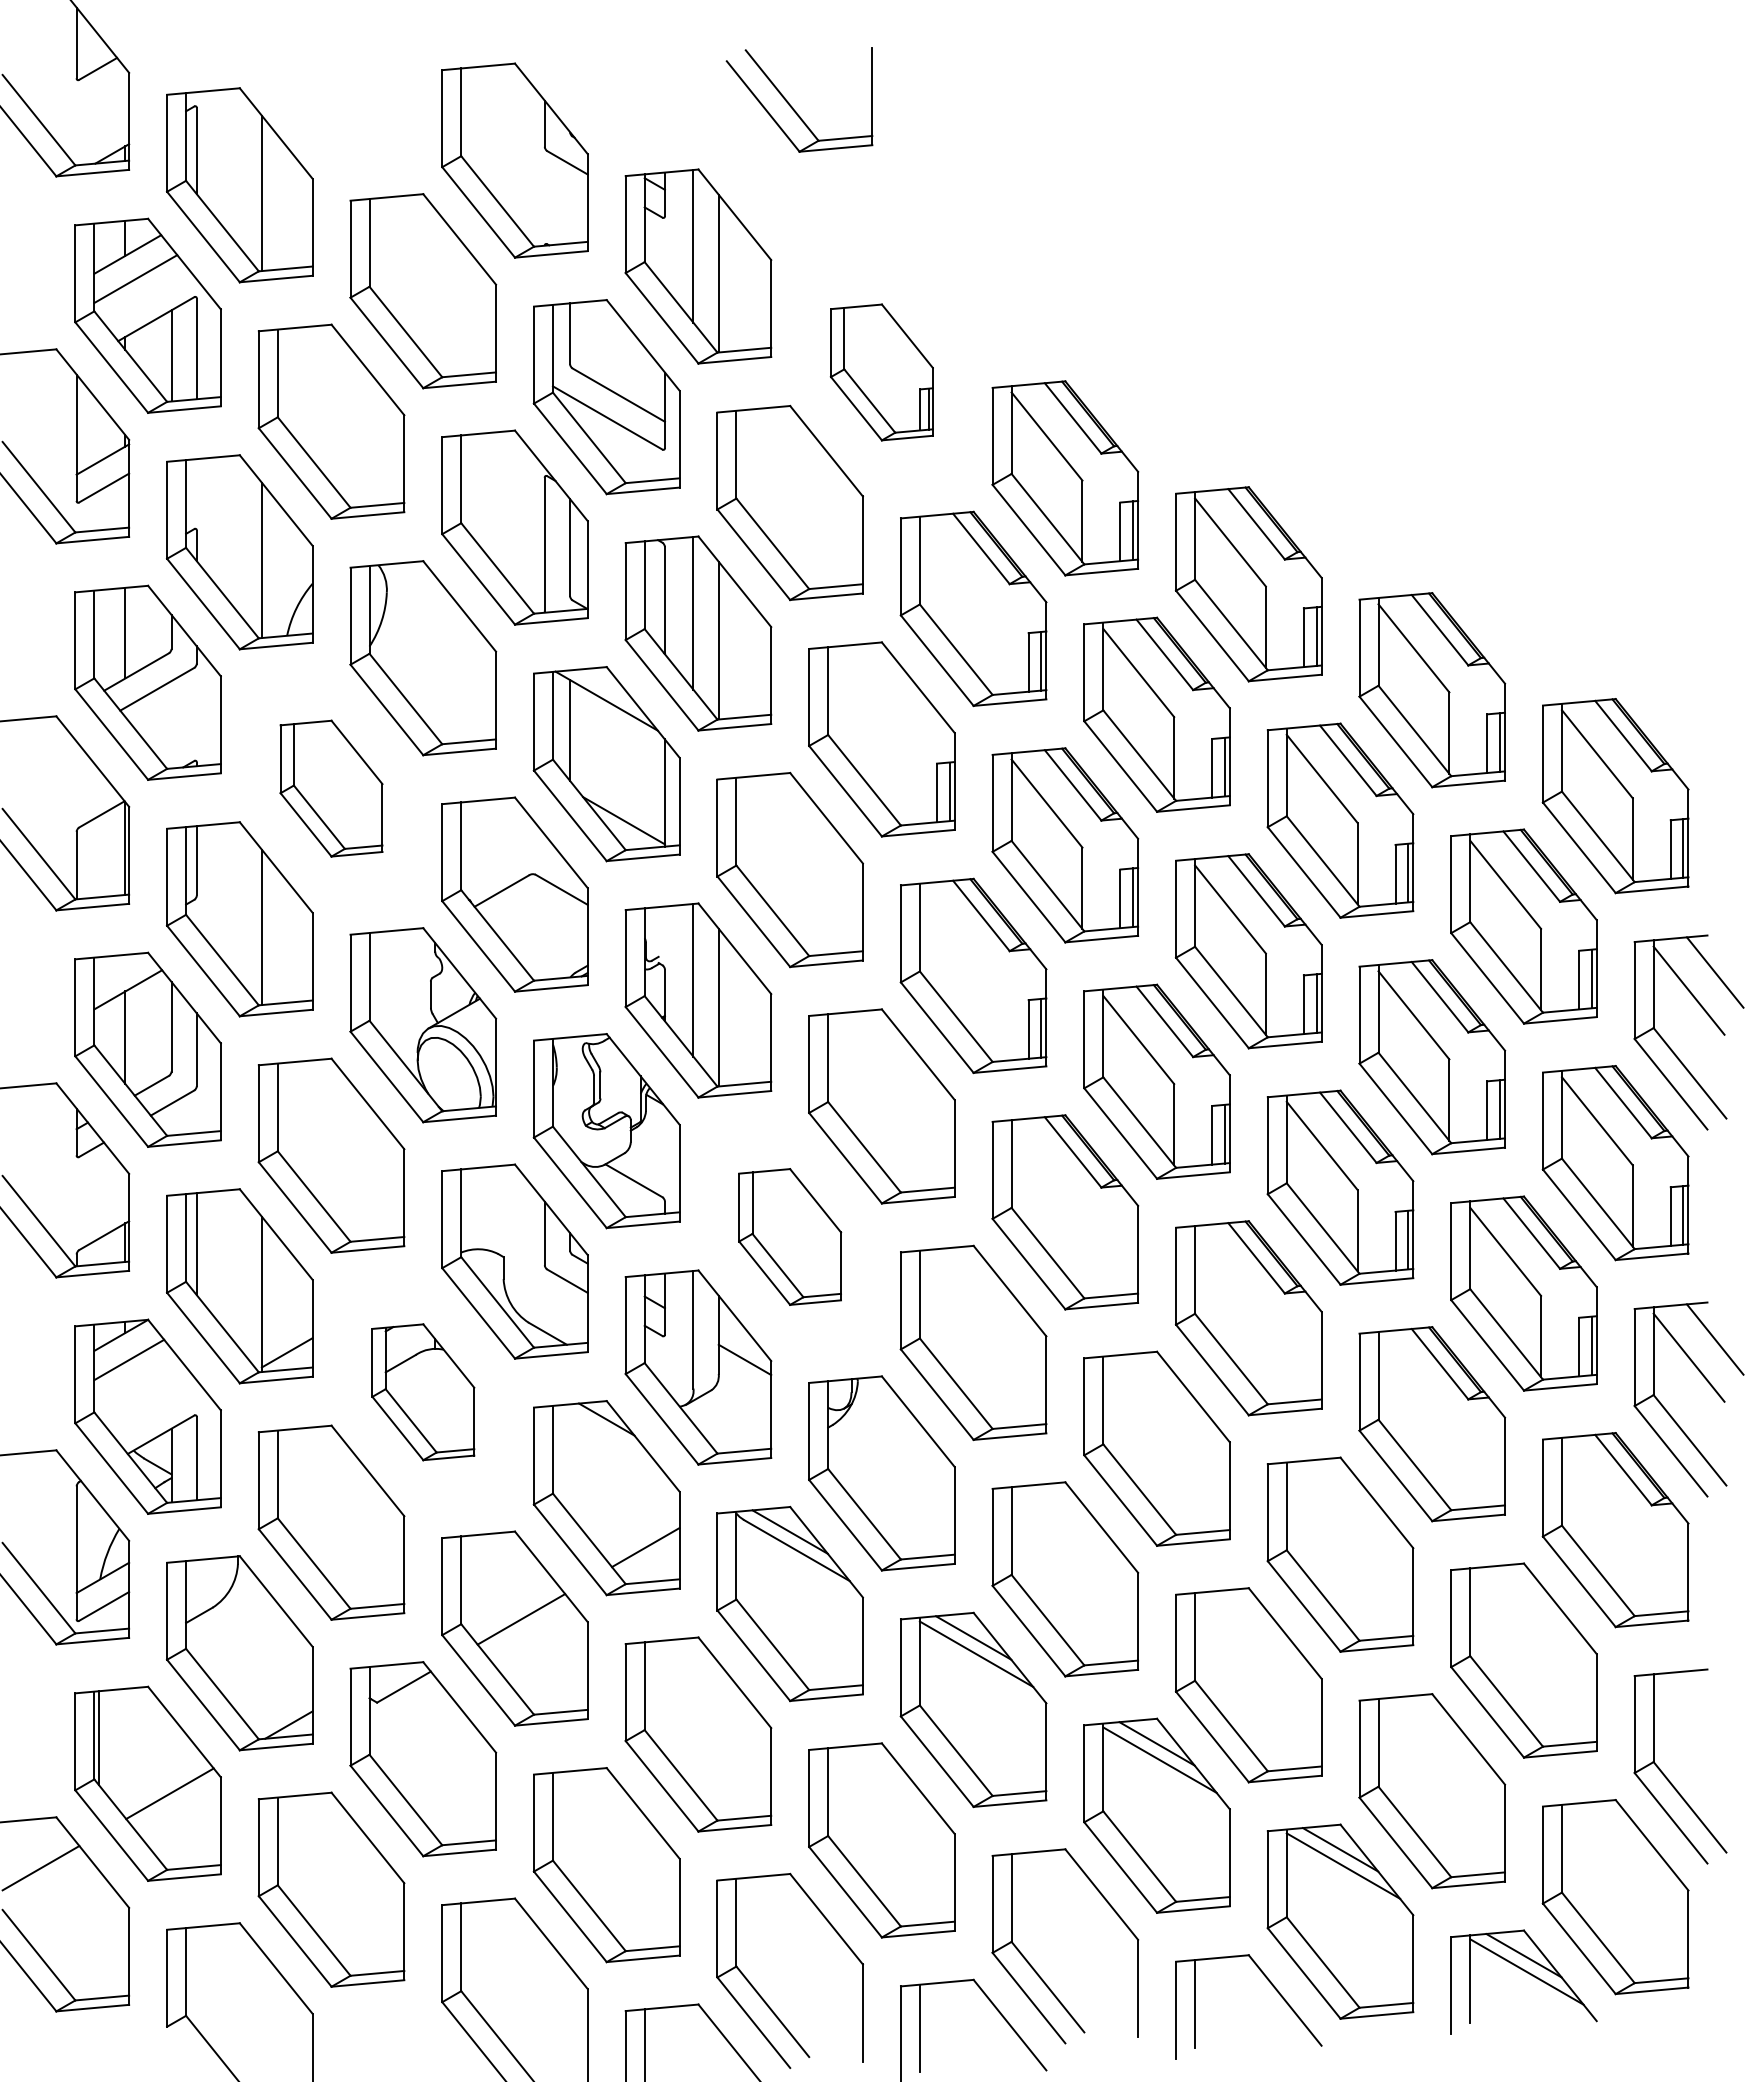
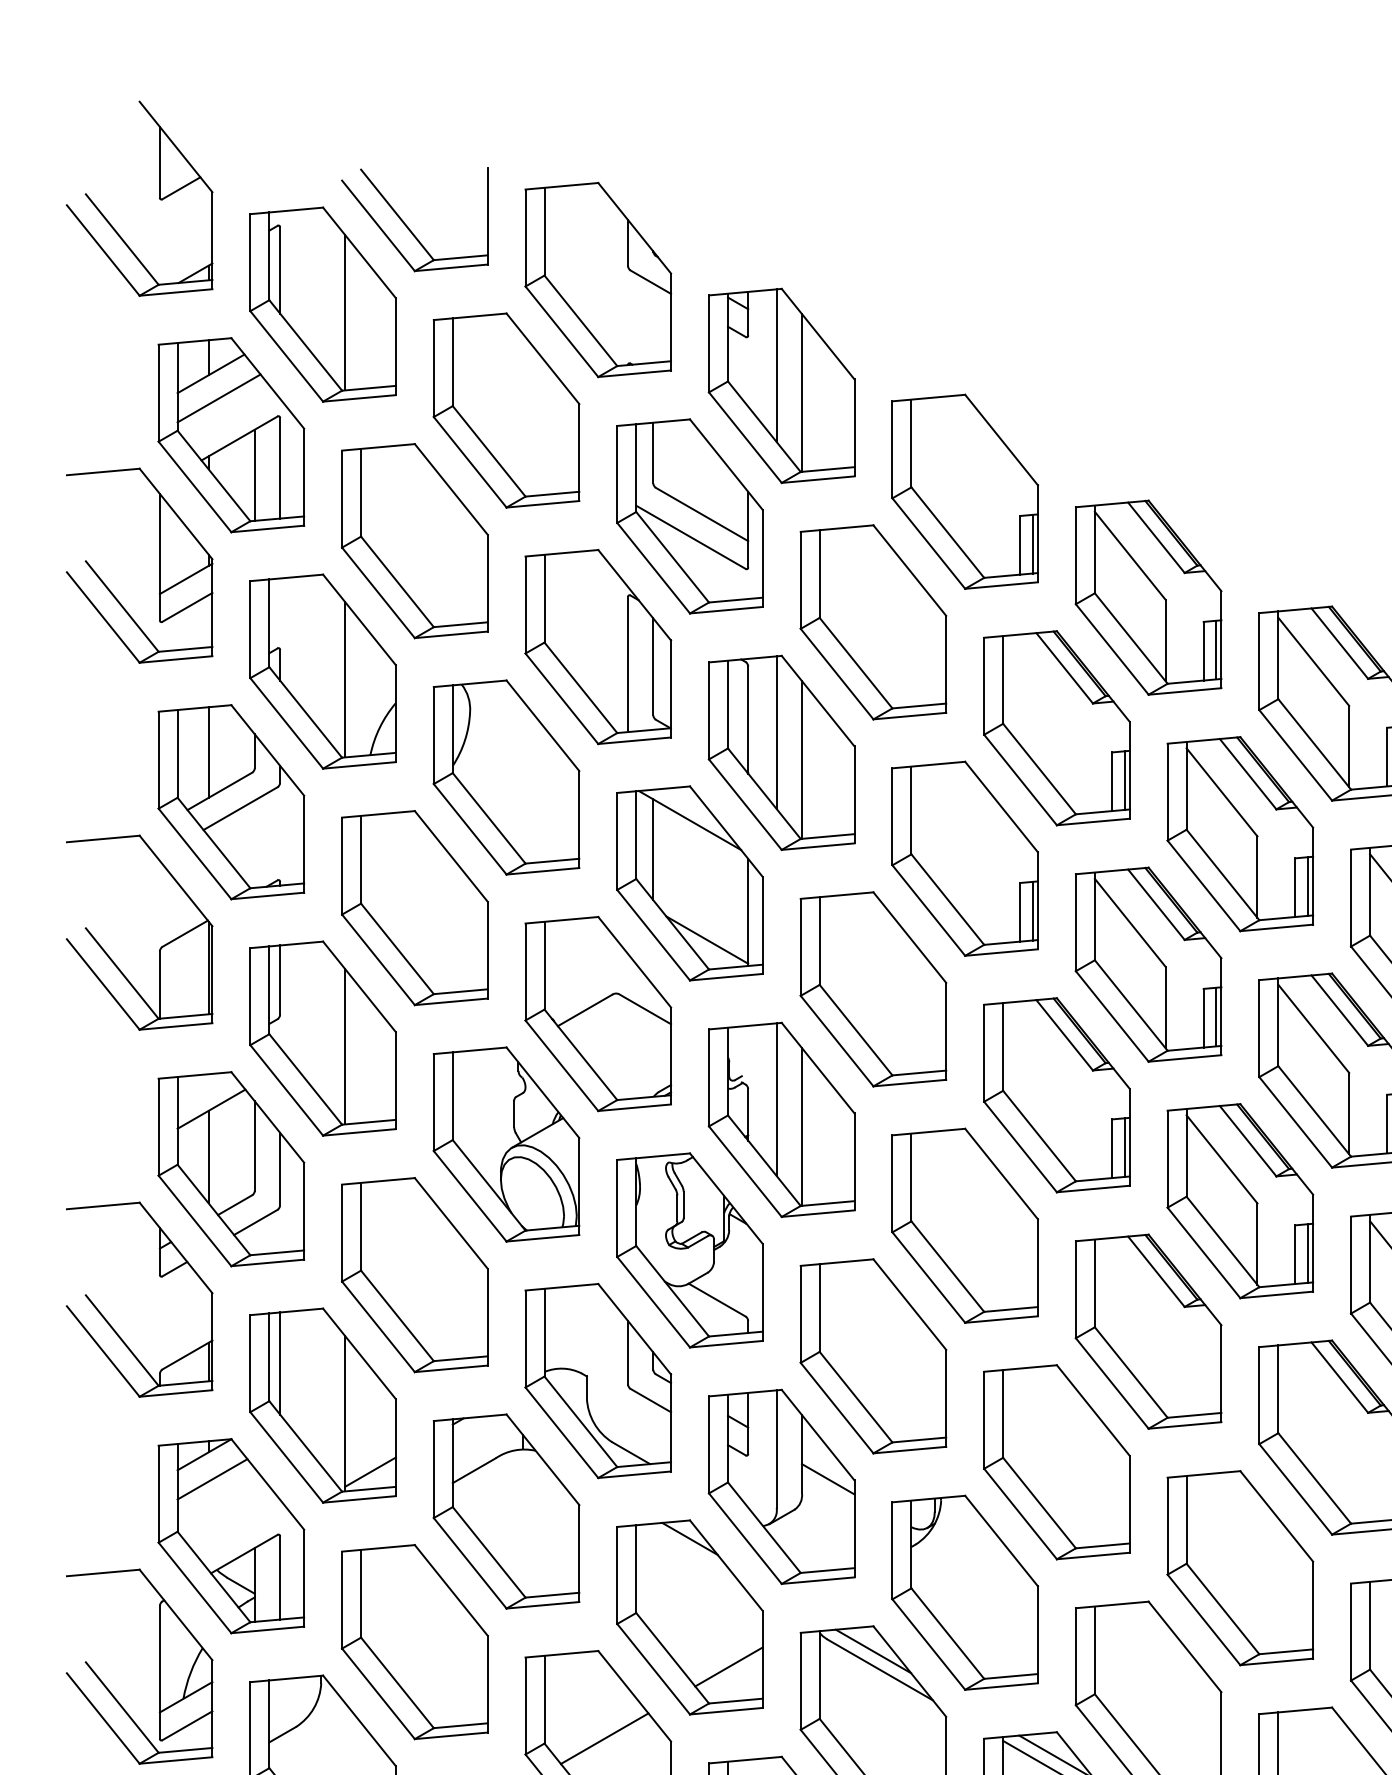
part: (792, 106) -> (407, 225), moved
part: (881, 372) -> (964, 491), size x1.43
part: (331, 788) -> (414, 907), size x1.43
part: (789, 1236) -> (872, 1355), size x1.43
part: (423, 1392) -> (506, 1511), size x1.43

